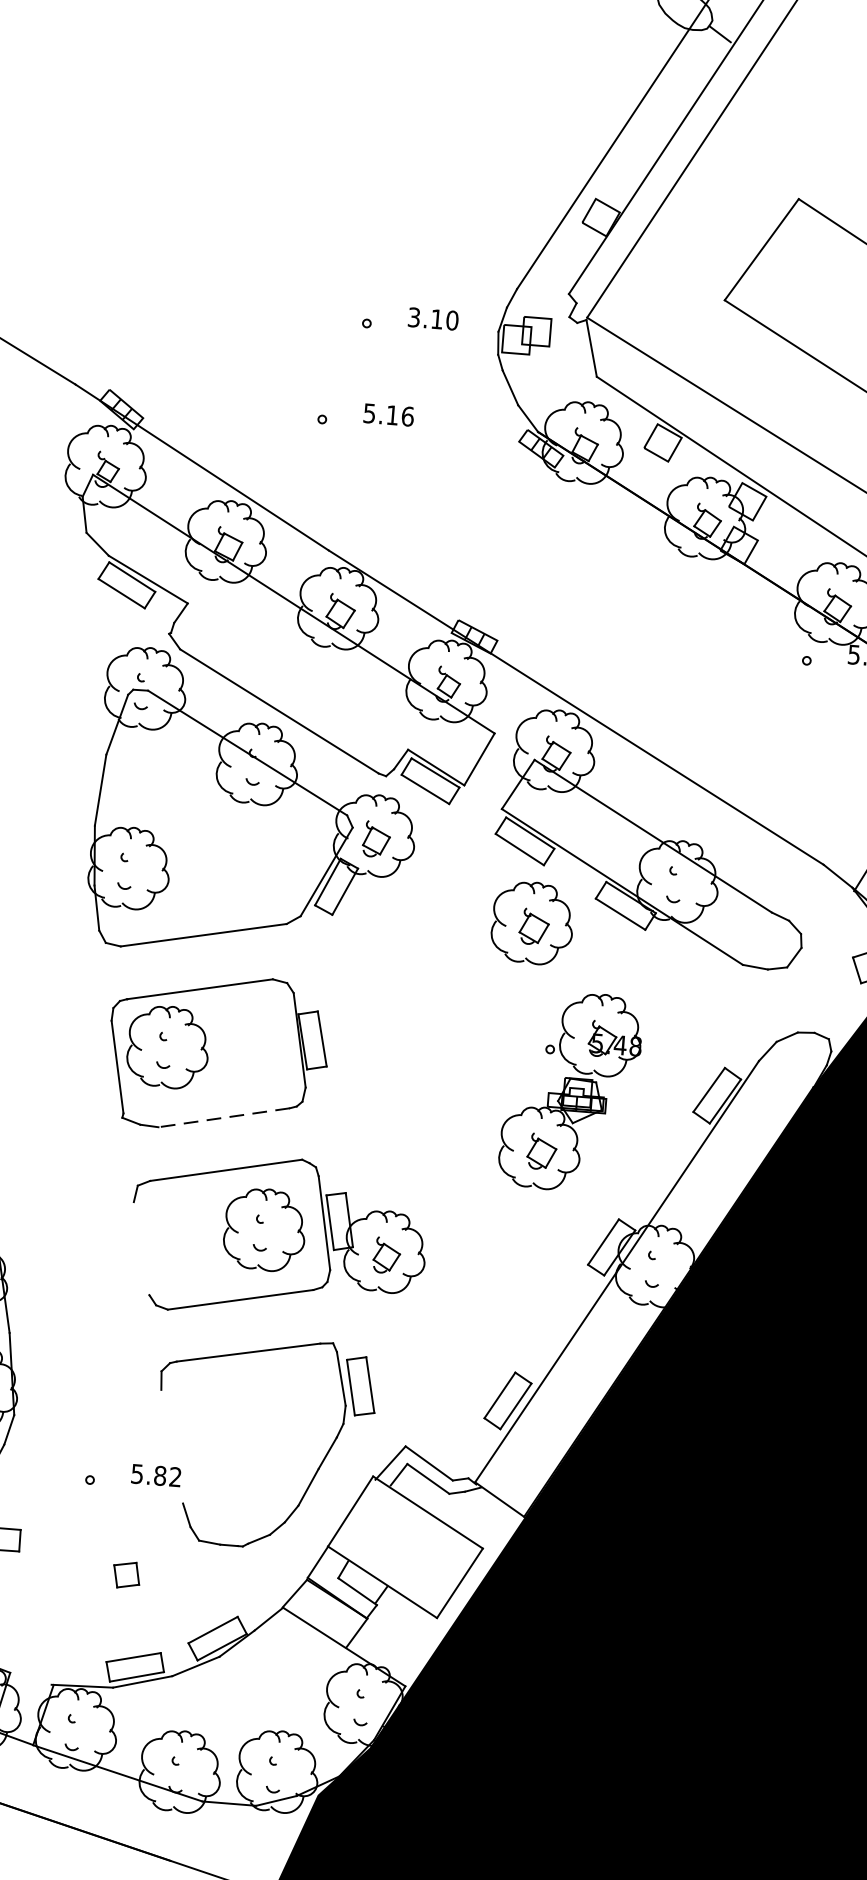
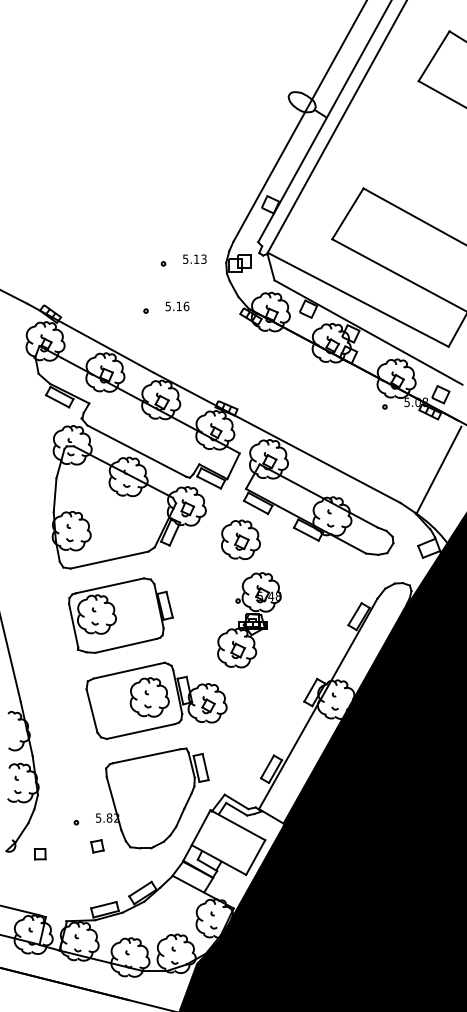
text: (432, 317) -> (194, 258), 3.10 -> 5.13
part: (531, 922) -> (240, 539), moved
part: (570, 1092) -> (249, 620), moved
line: (224, 1117) -> (126, 645), dashed -> solid
line: (140, 1247) -> (91, 710), added
line: (171, 1446) -> (113, 803), added
part: (126, 1575) -> (97, 846), moved

